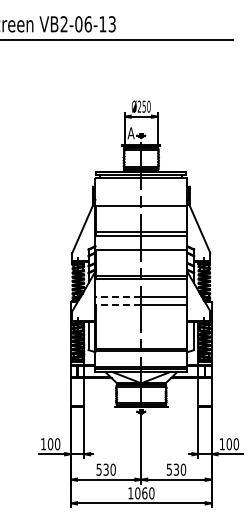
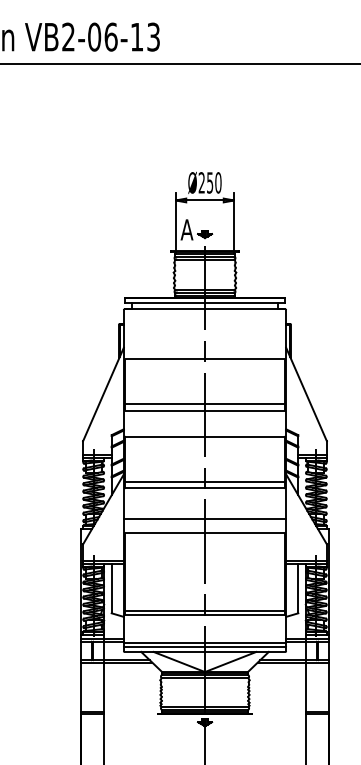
line: (118, 296) -> (164, 518), dashed -> solid
line: (118, 304) -> (164, 532), dashed -> solid

